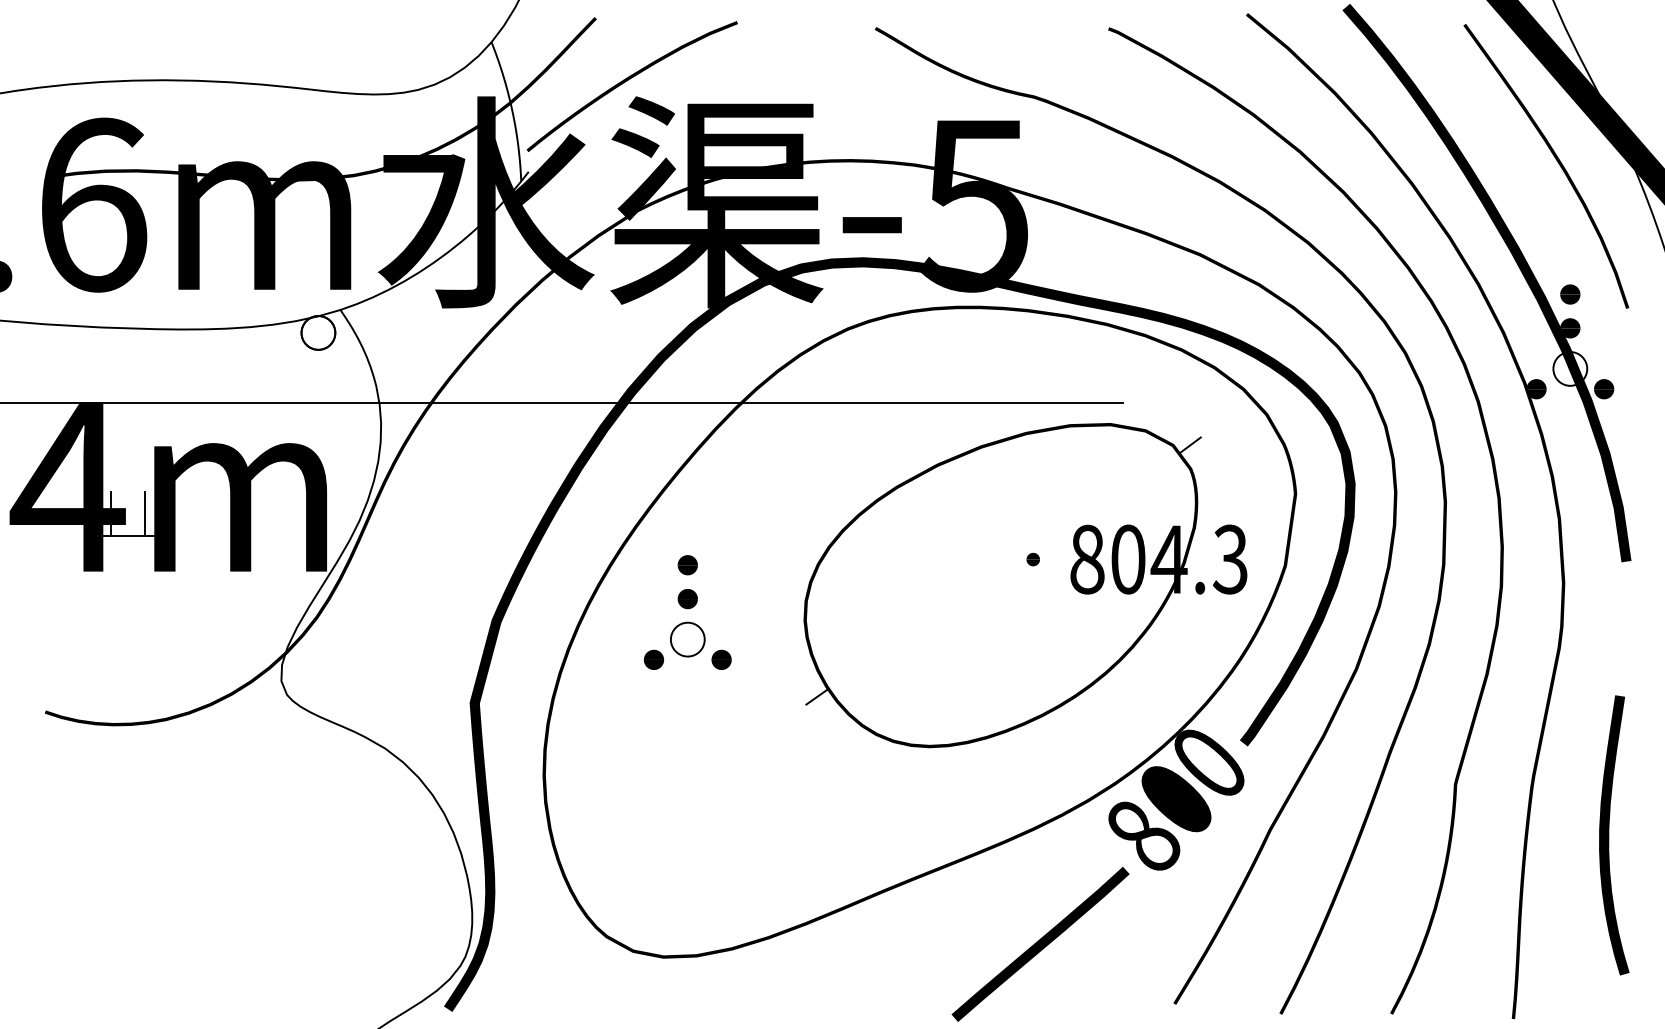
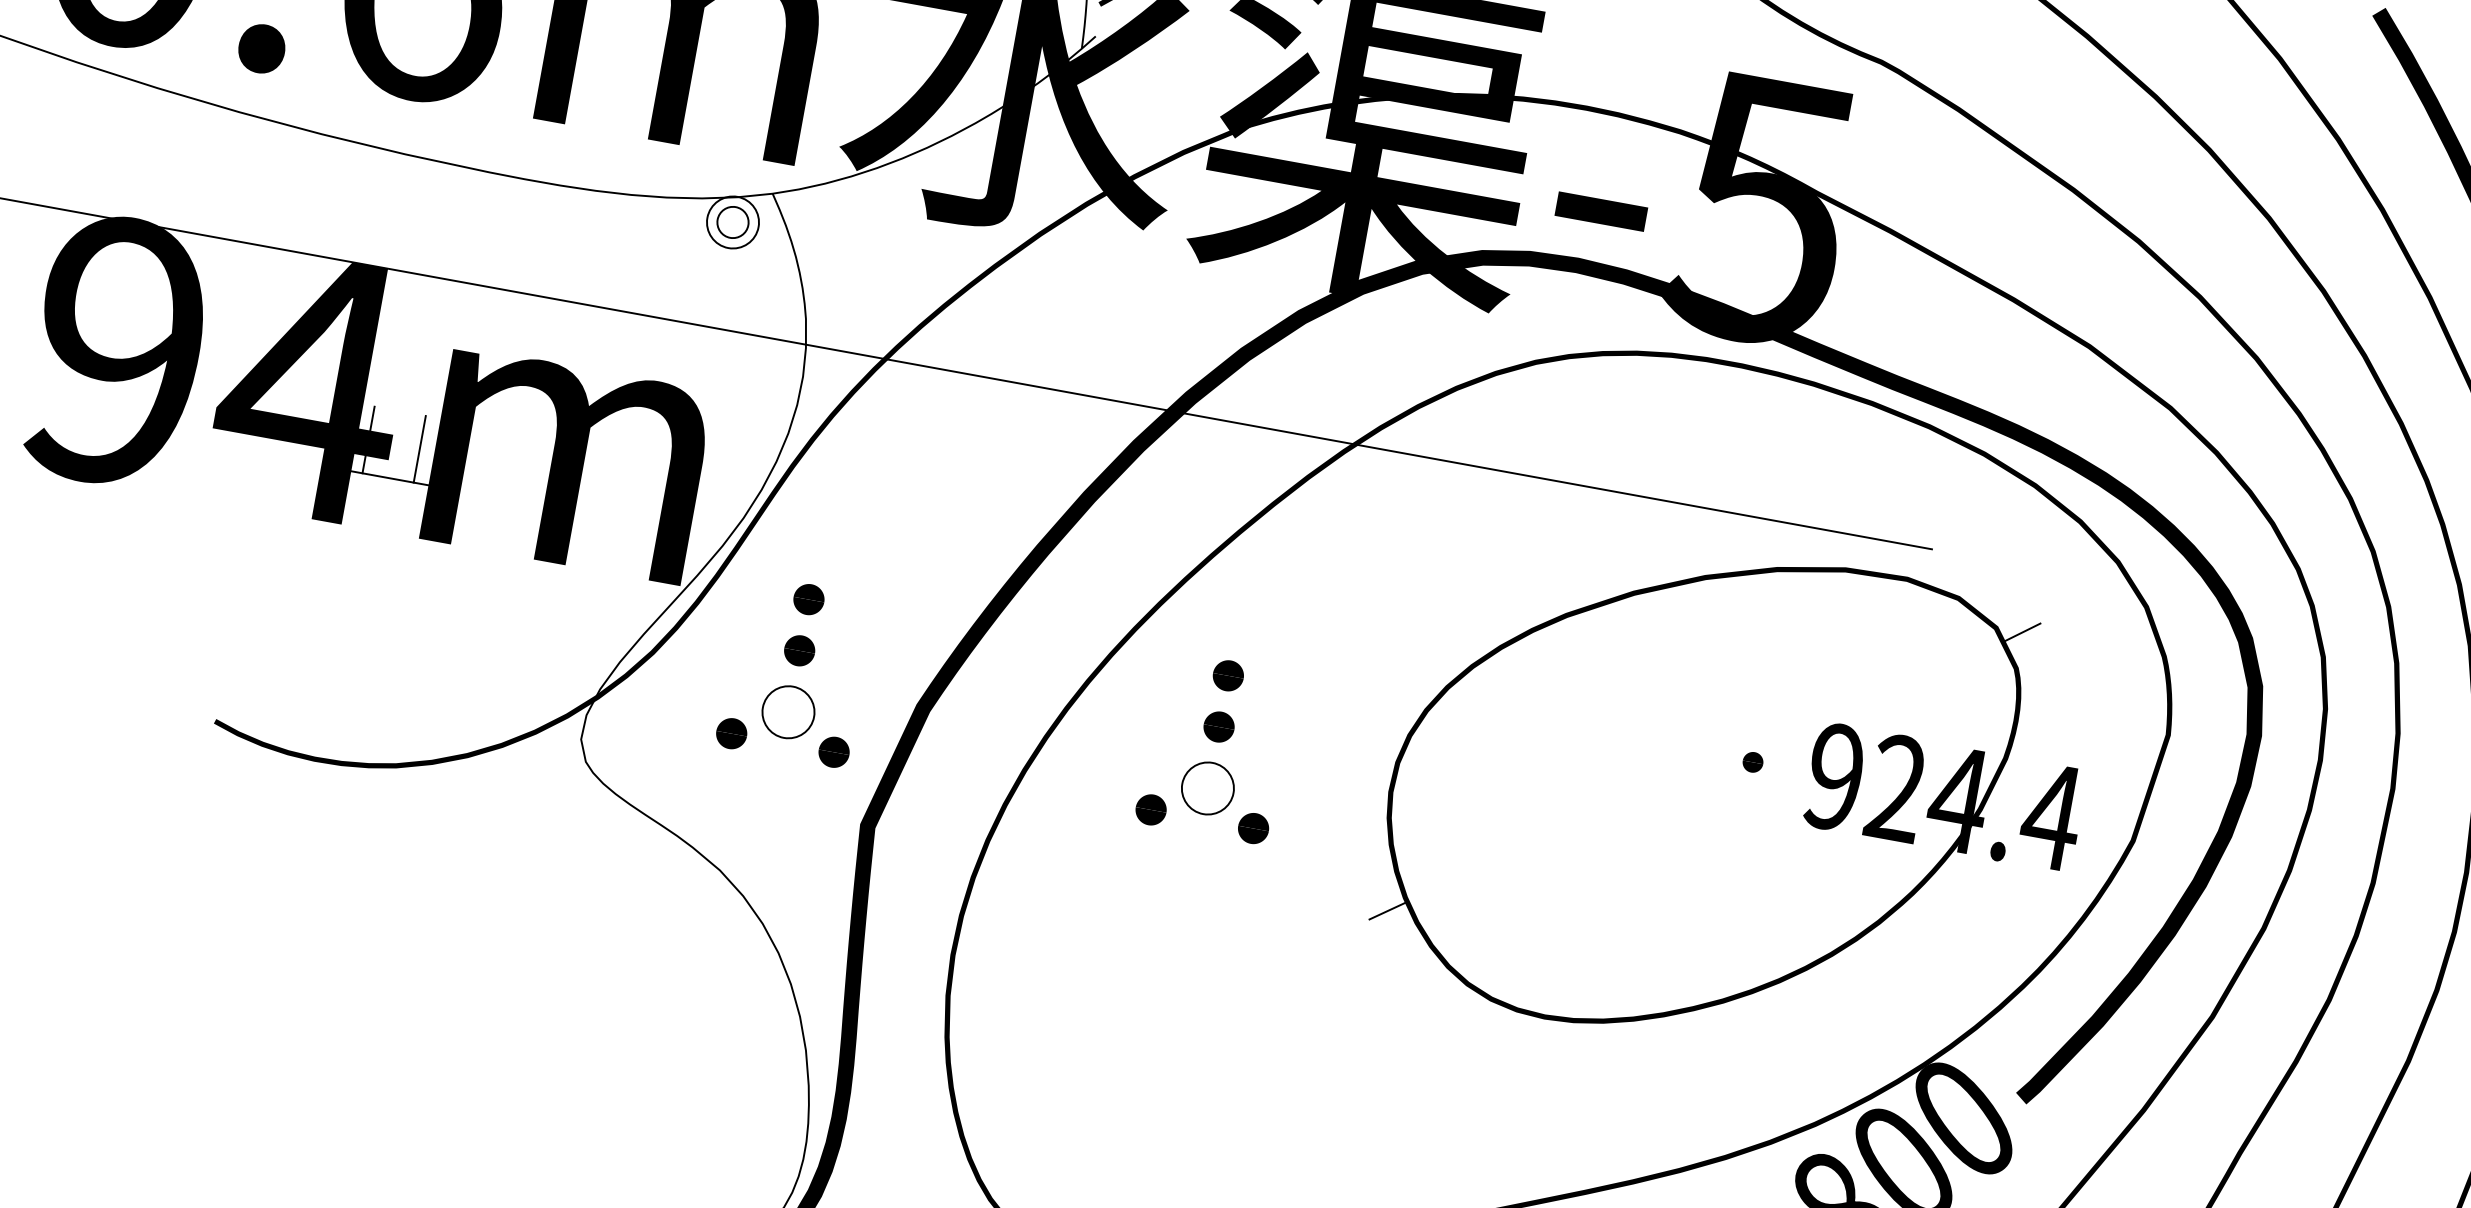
circle: (318, 332) -> (733, 221), size x0.6
text: (1159, 559) -> (1944, 796), 804.3 -> 924.4
part: (410, 612) -> (795, 671), added

